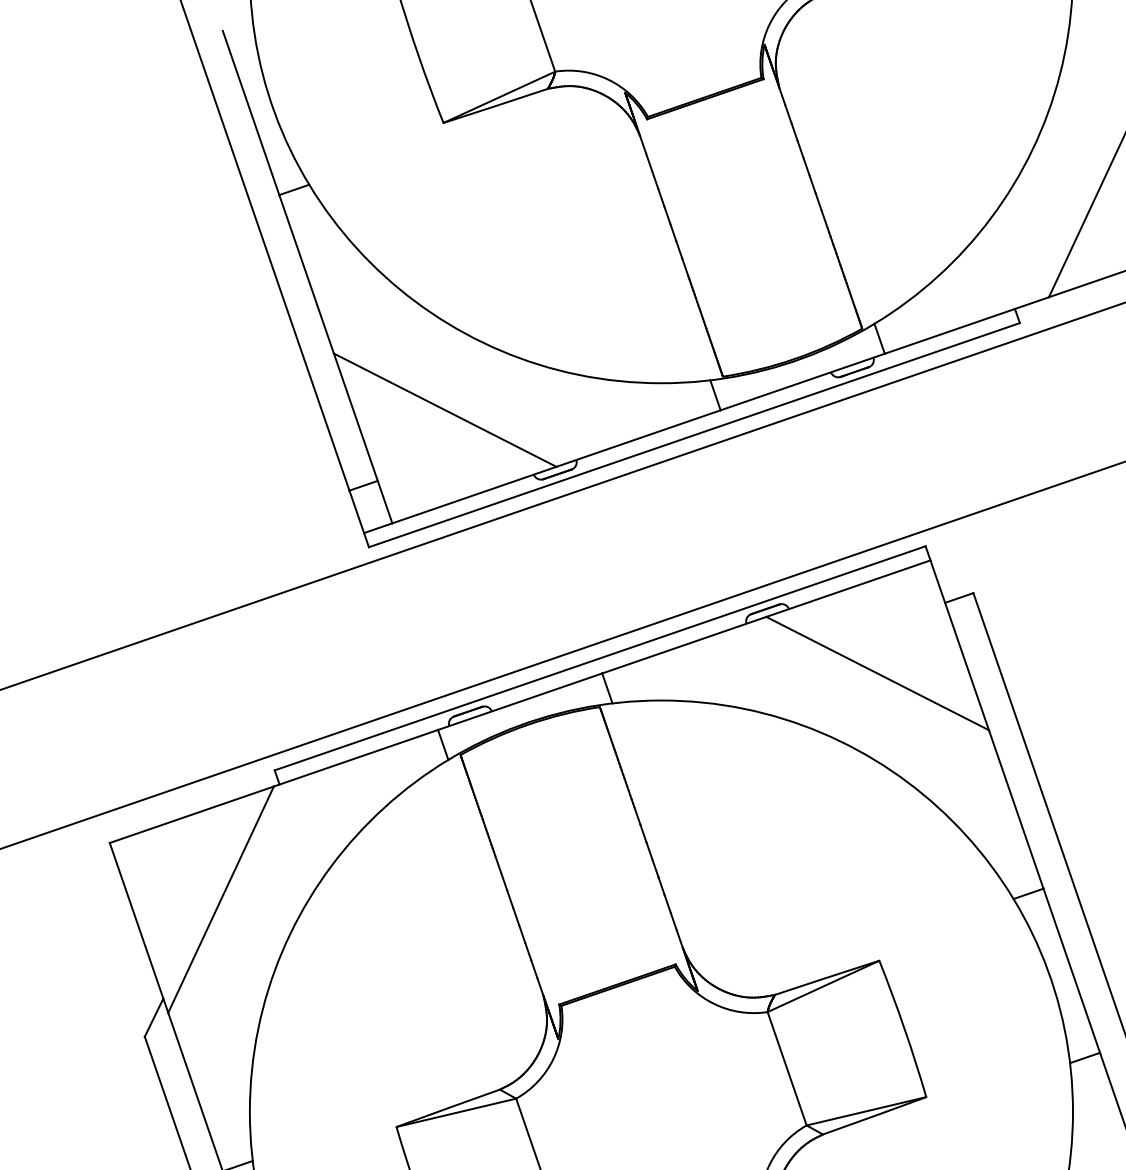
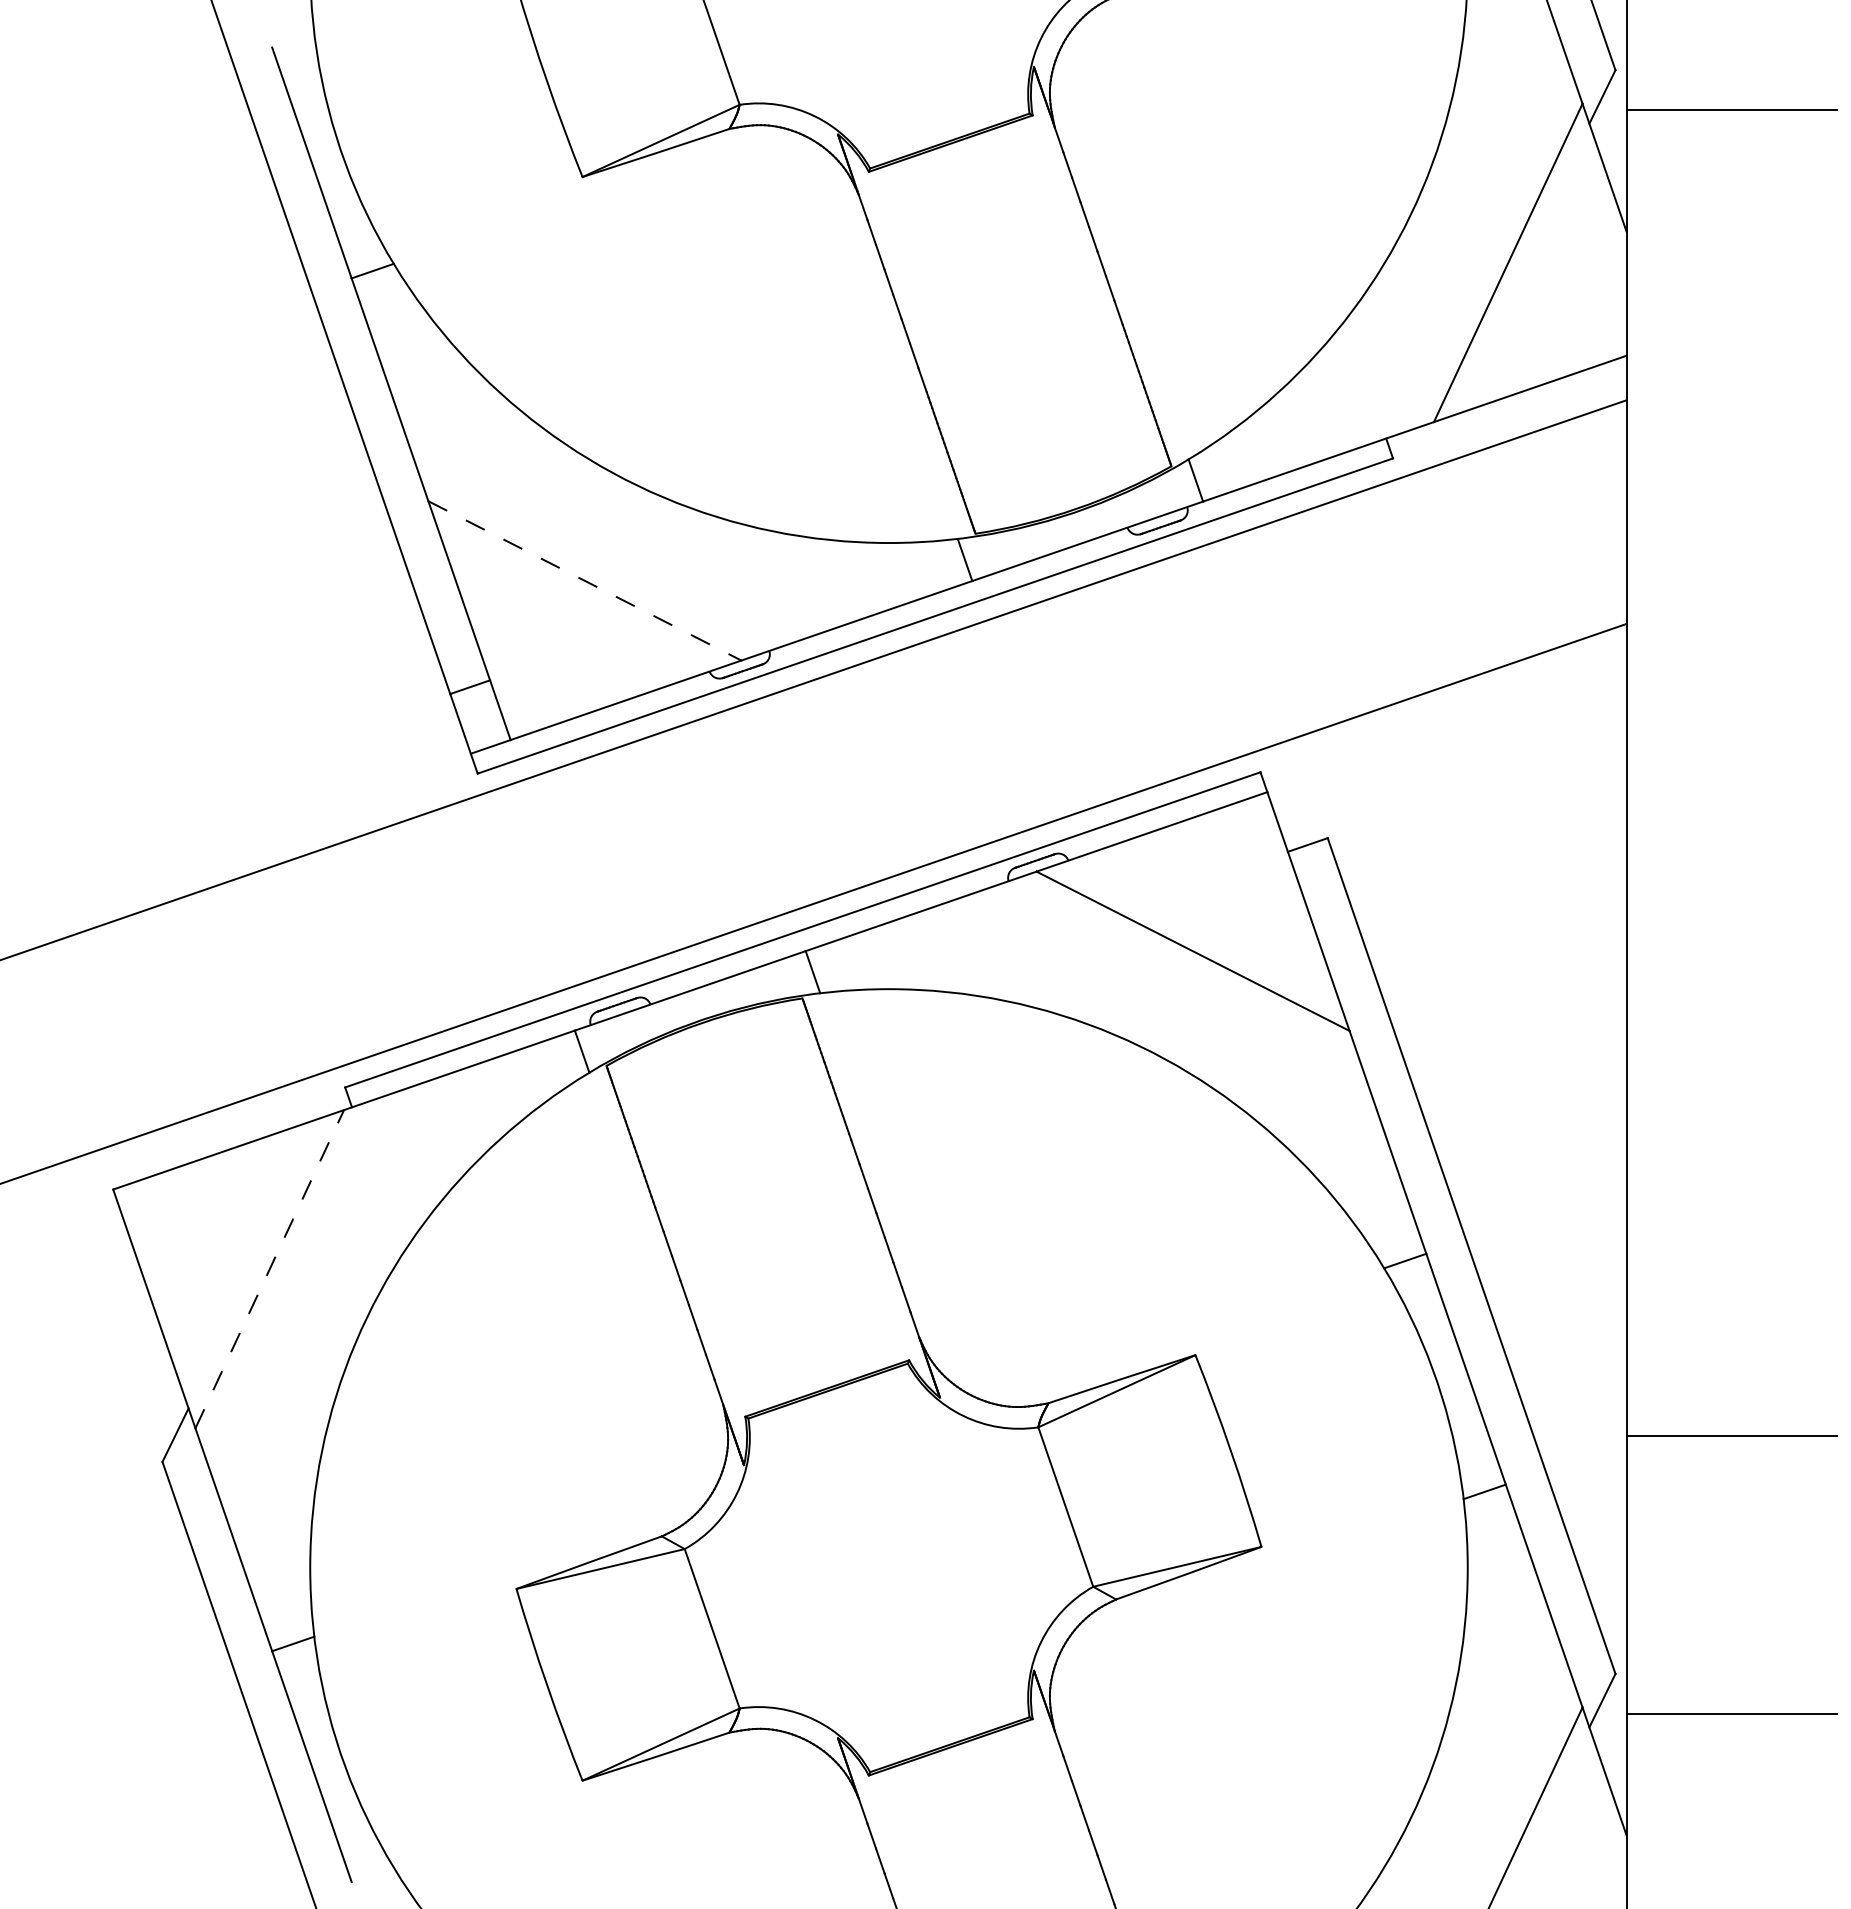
line: (444, 409) -> (584, 580), solid -> dashed
line: (220, 899) -> (269, 1269), solid -> dashed

